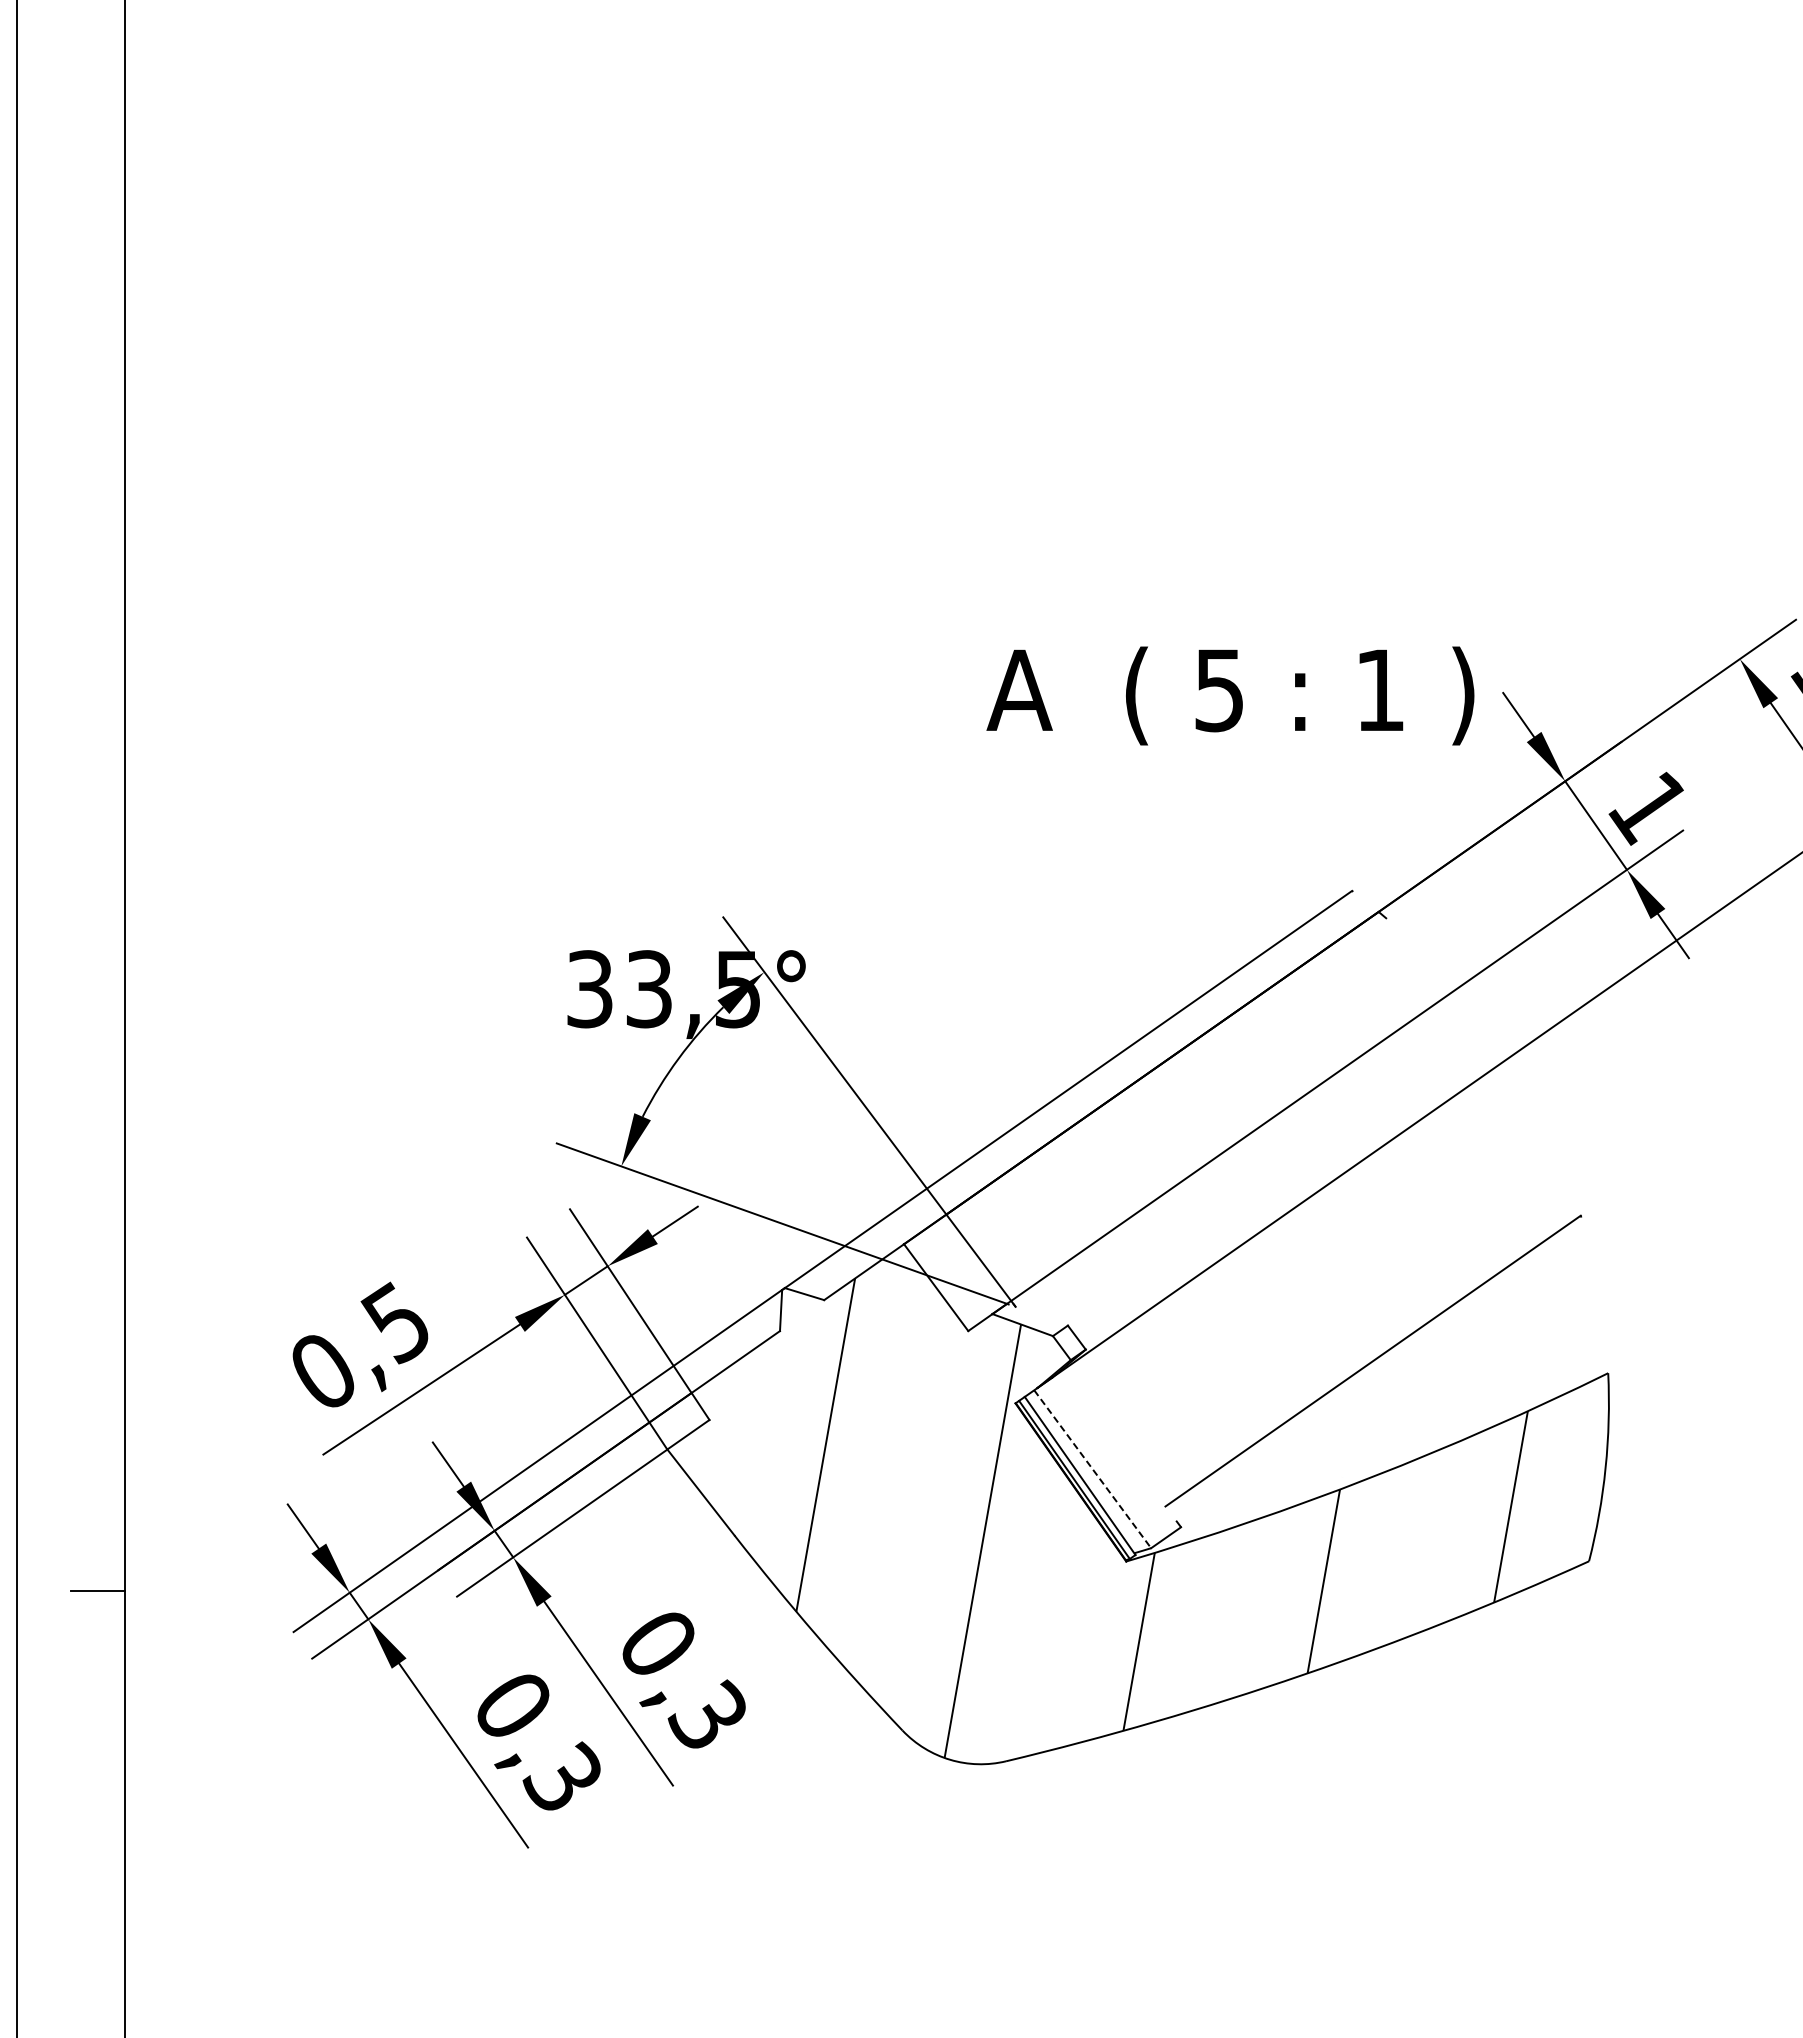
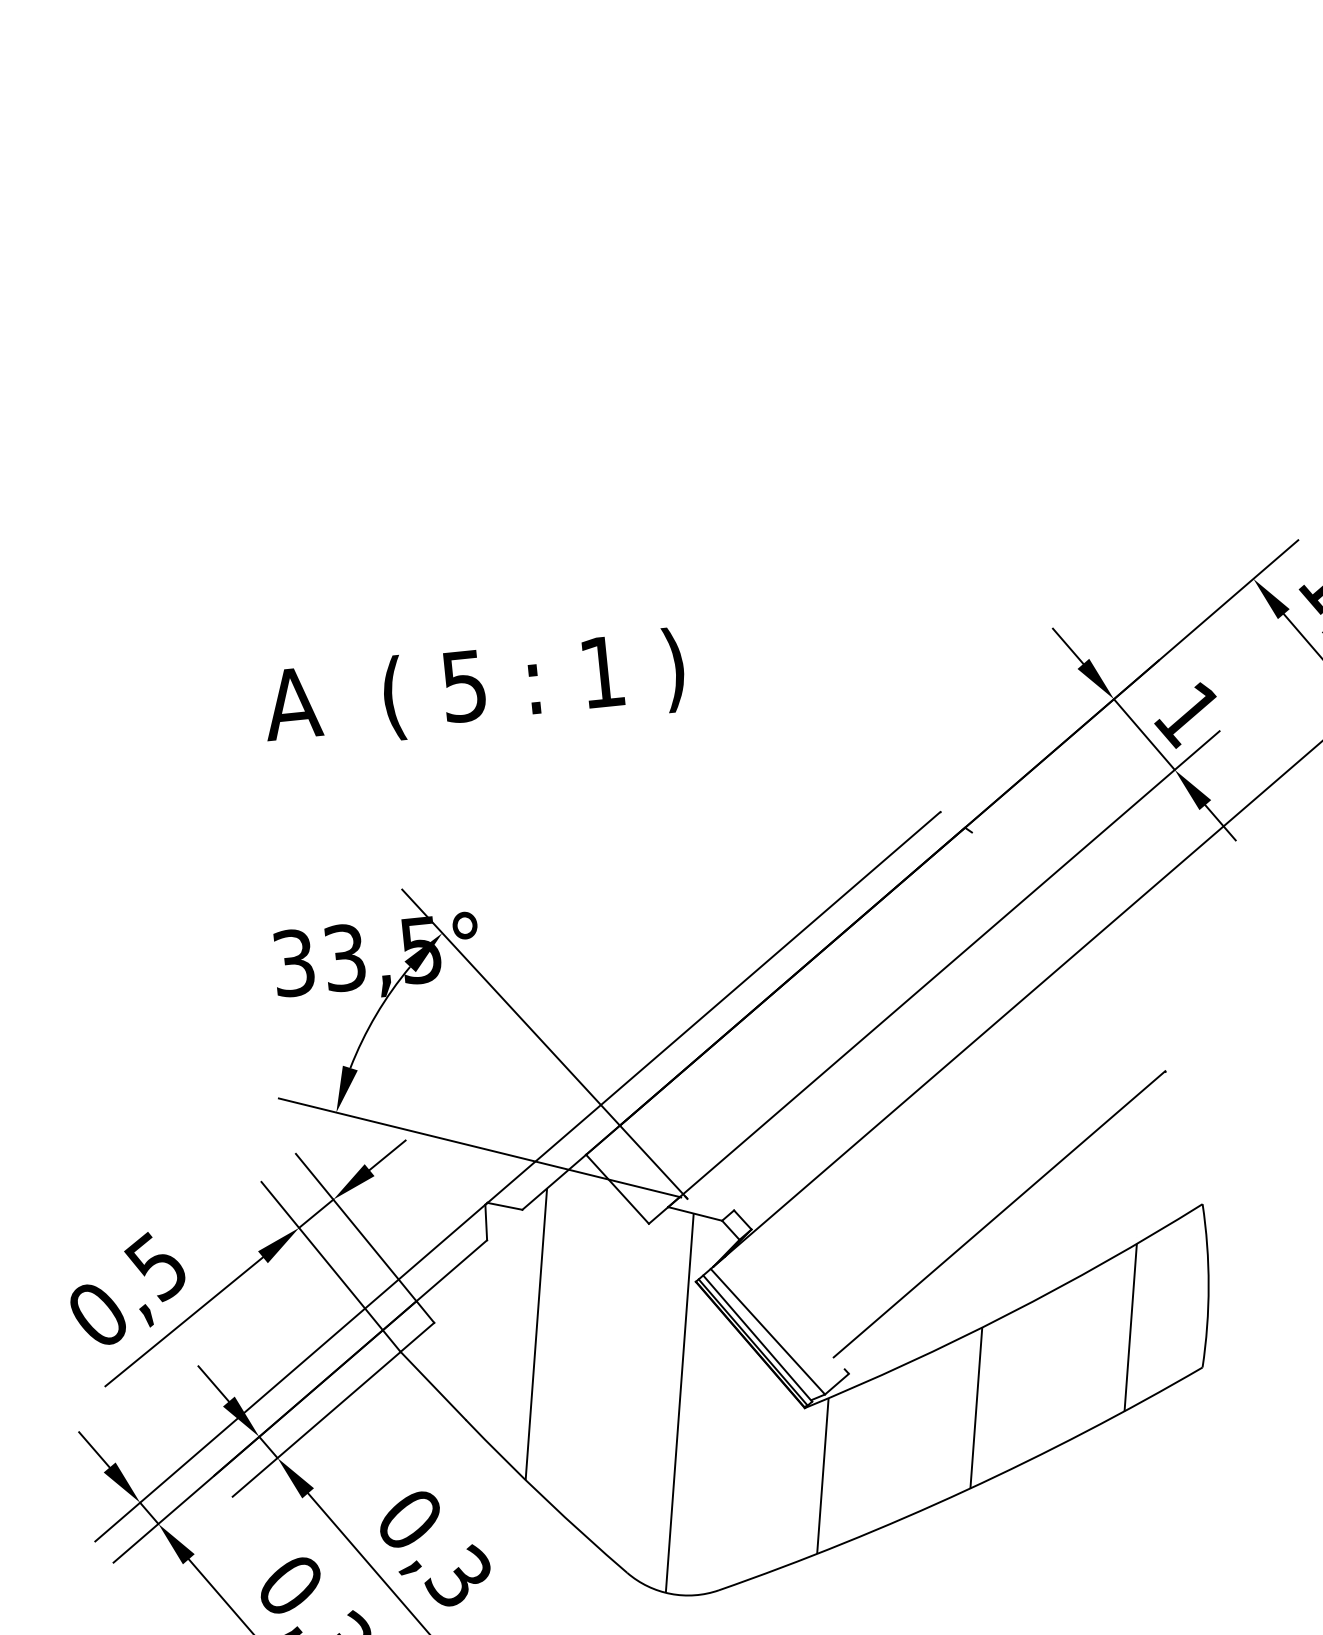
text: (1230, 695) -> (474, 689), moved
line: (1093, 1469) -> (768, 1331), dashed -> solid

